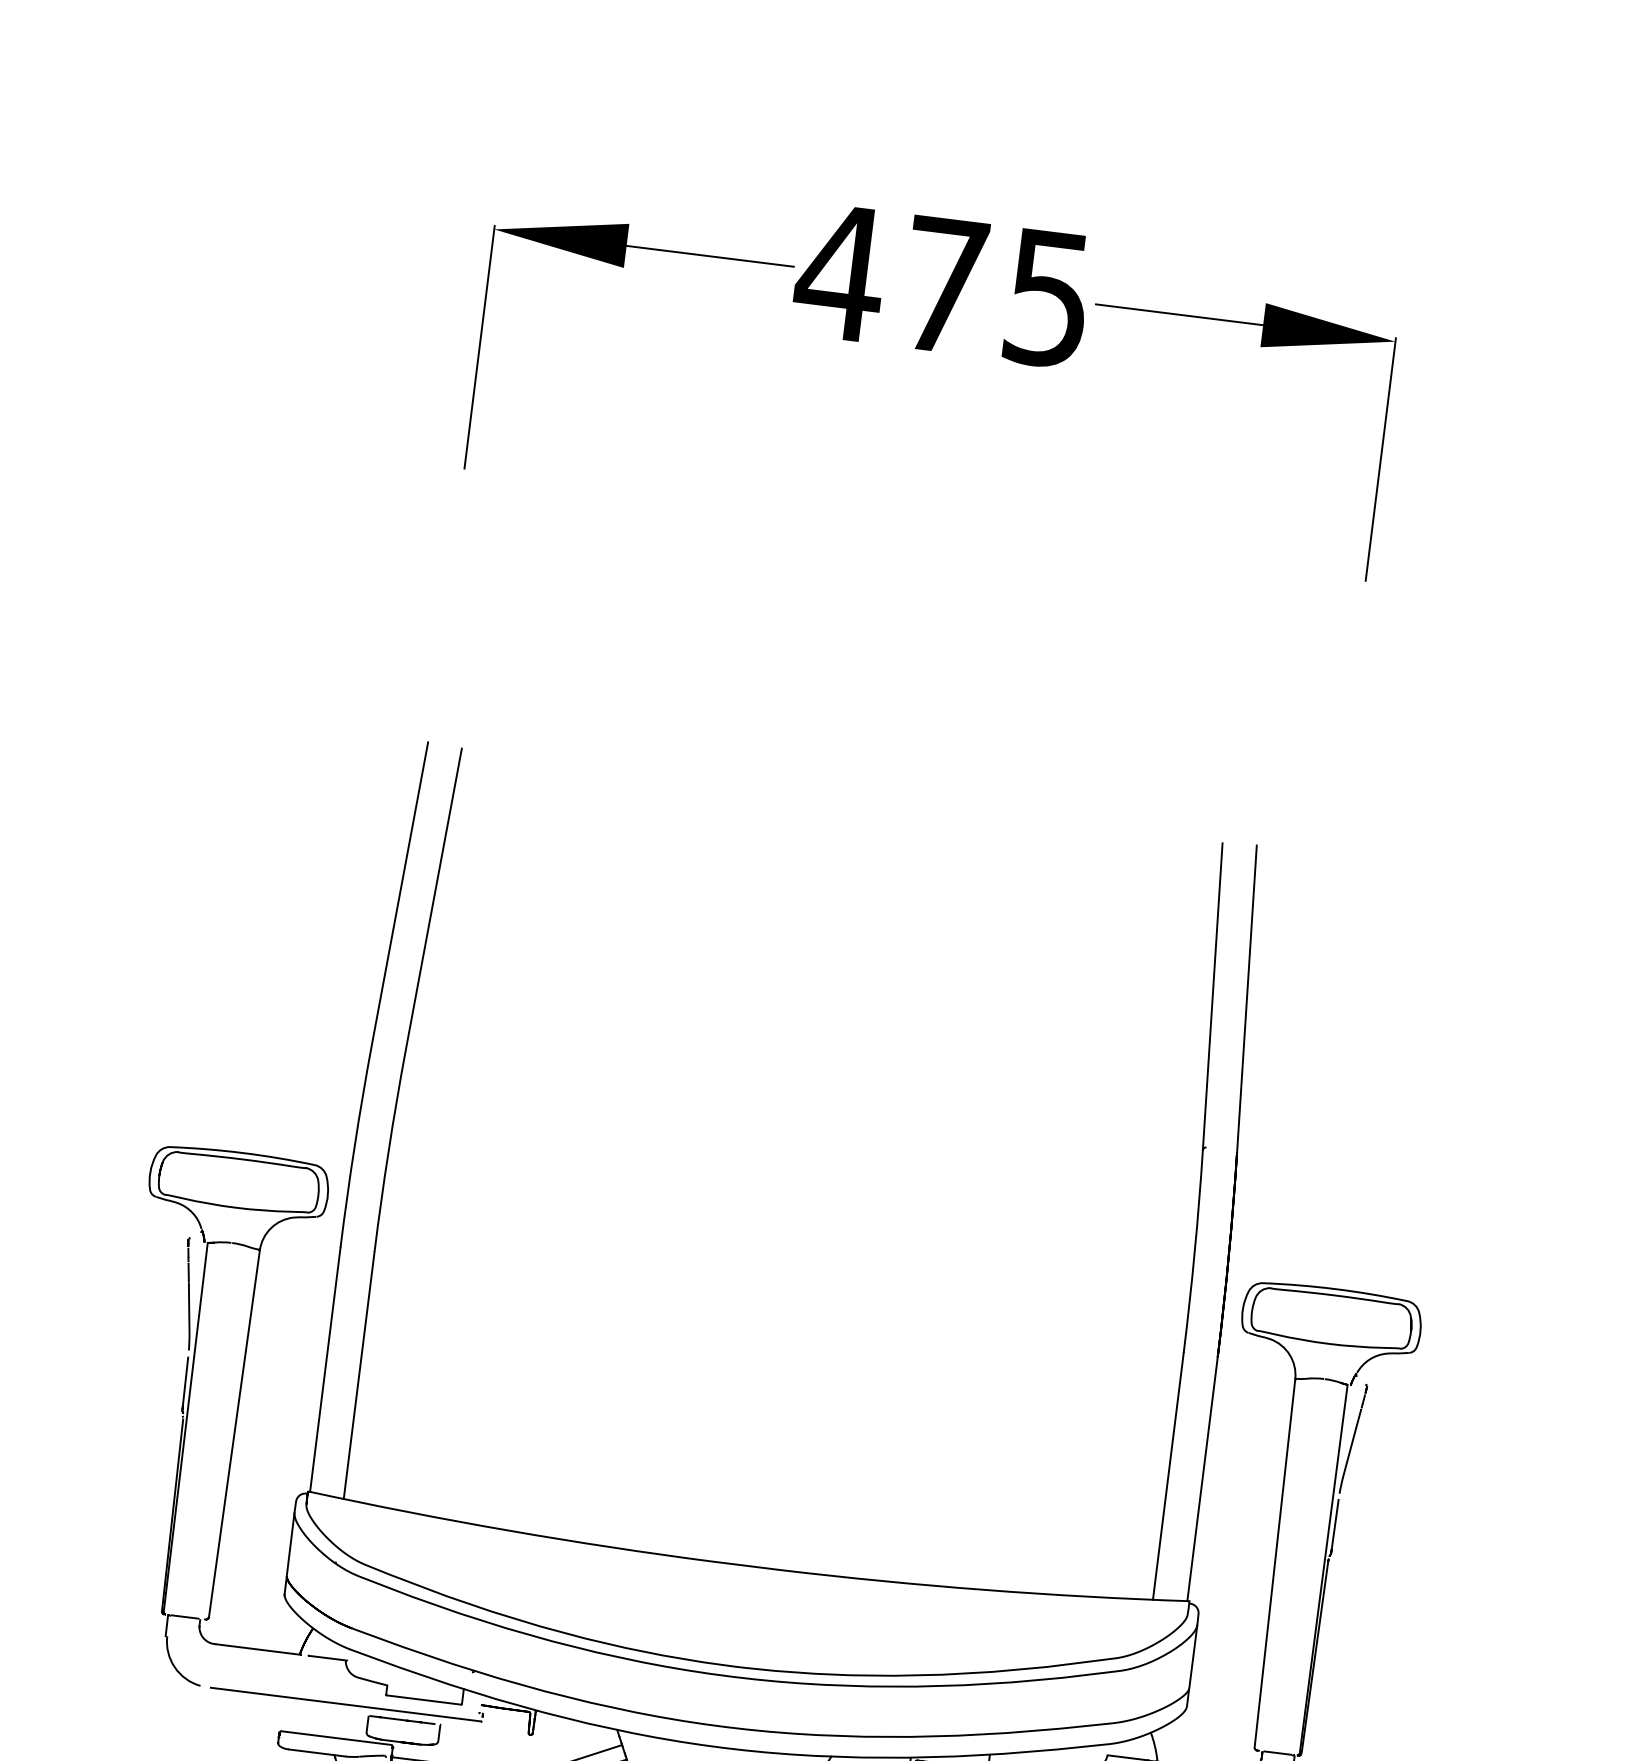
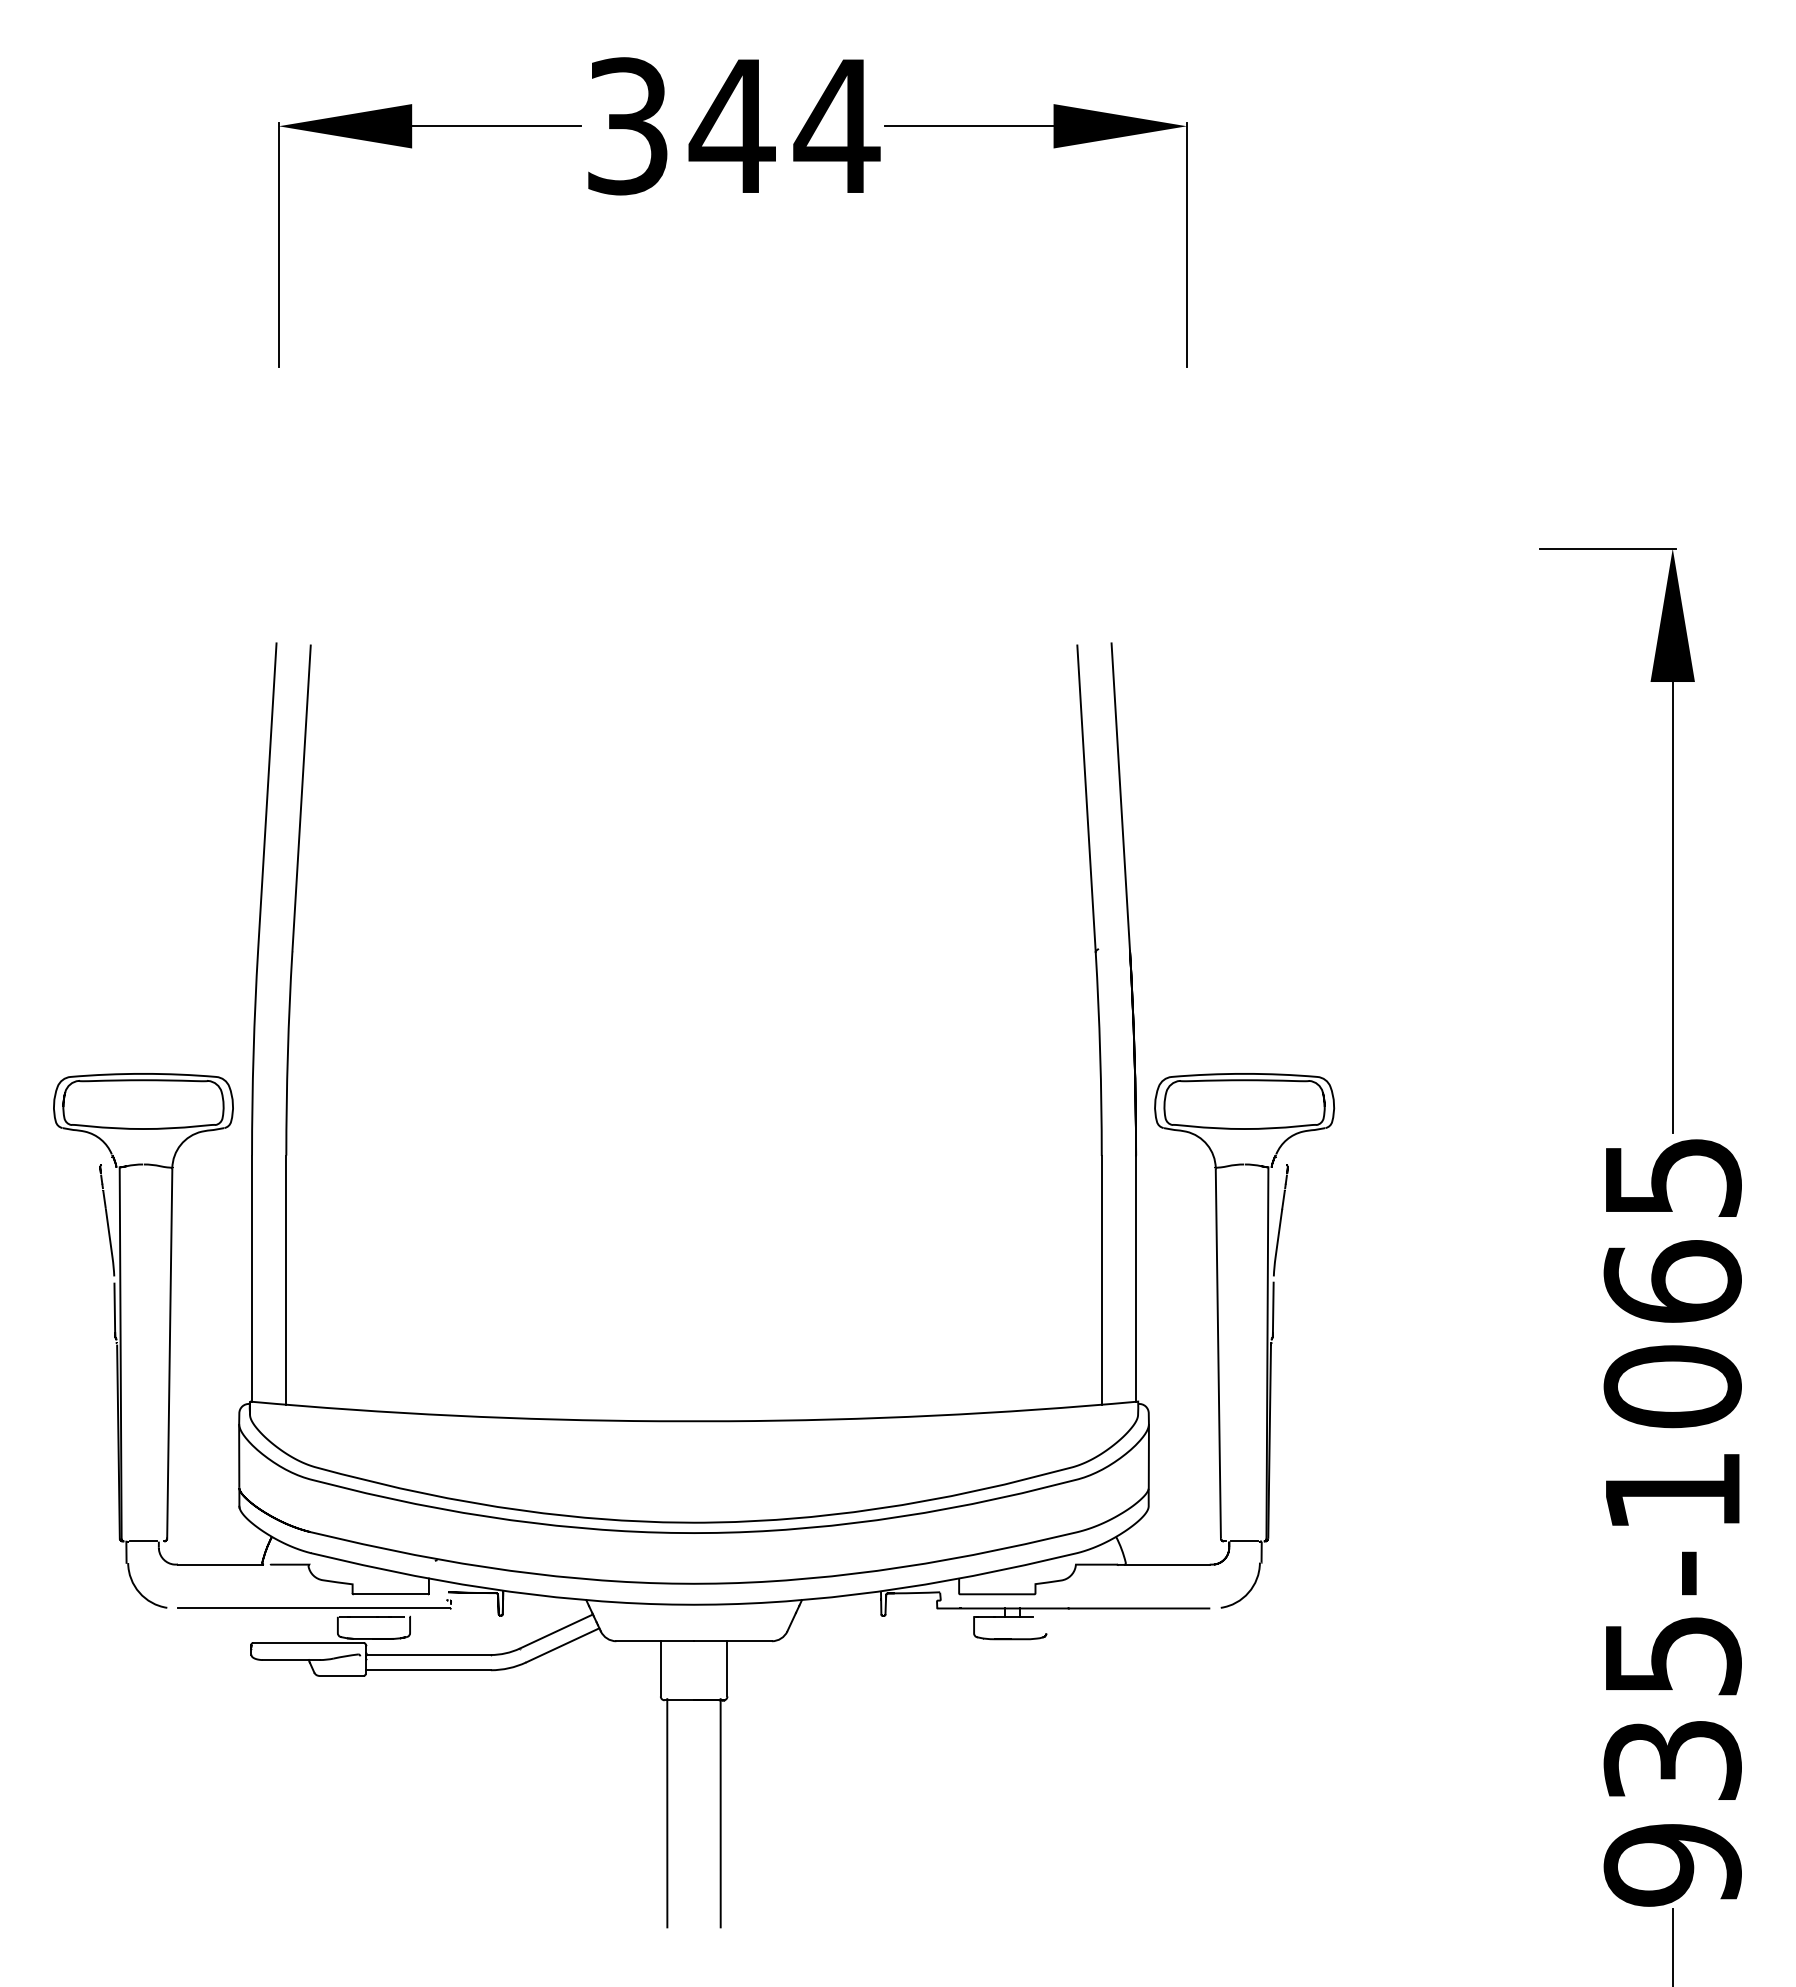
text: (943, 285) -> (731, 126), 475 -> 344

